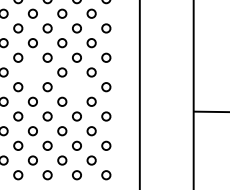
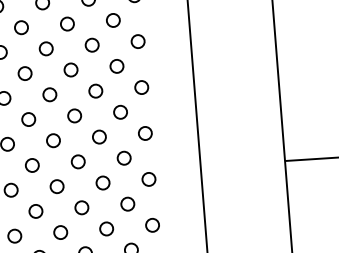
circle: (32, 72) -> (28, 119), added
circle: (76, 87) -> (98, 137), added

